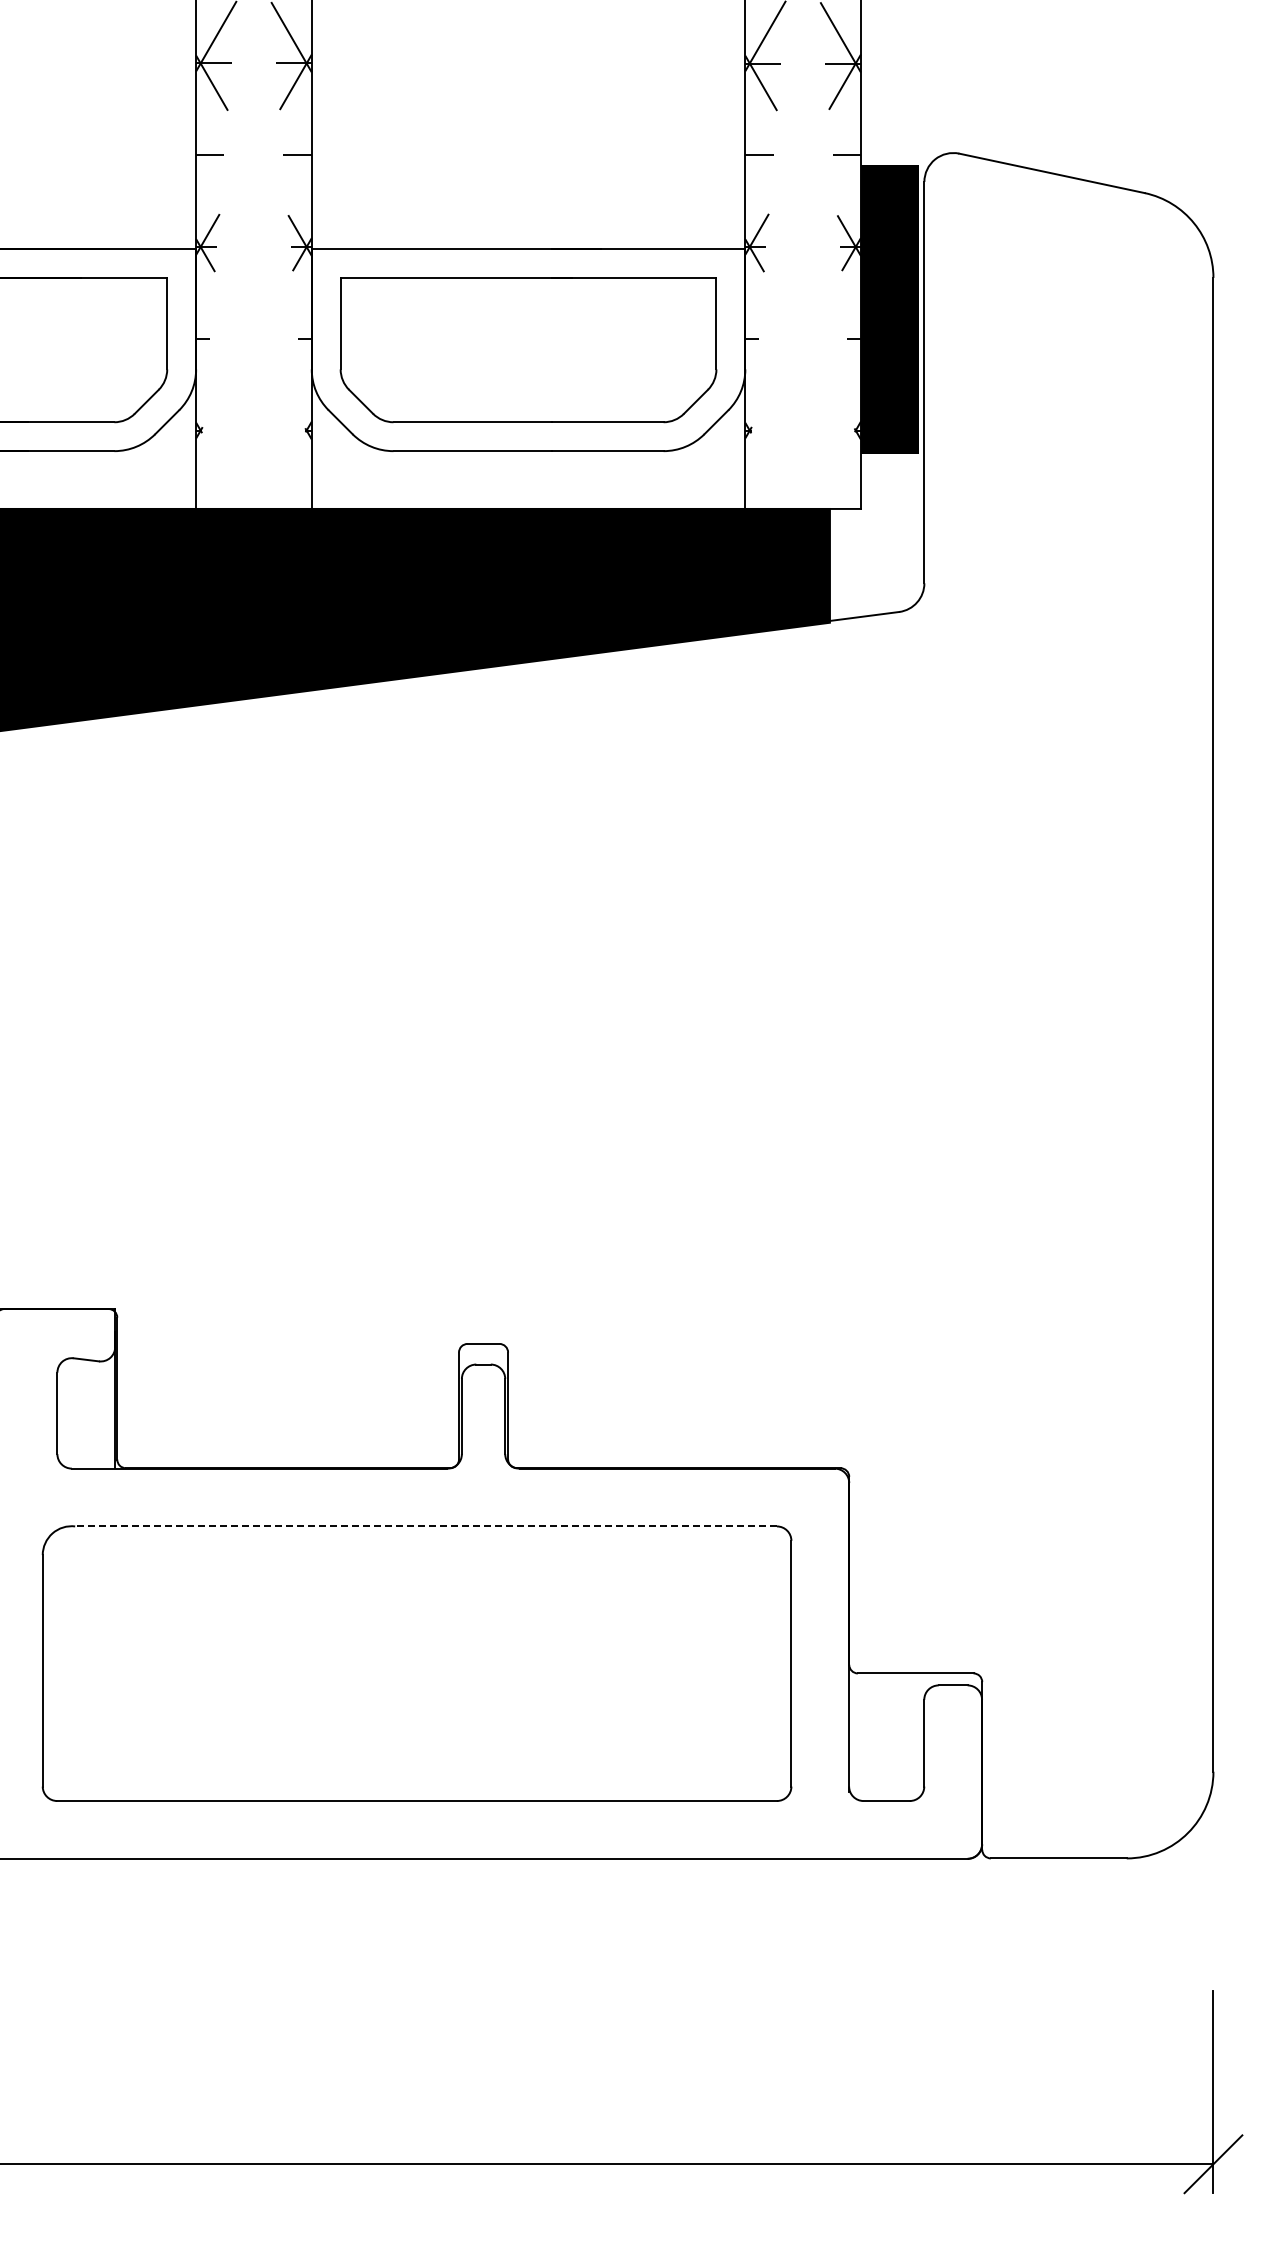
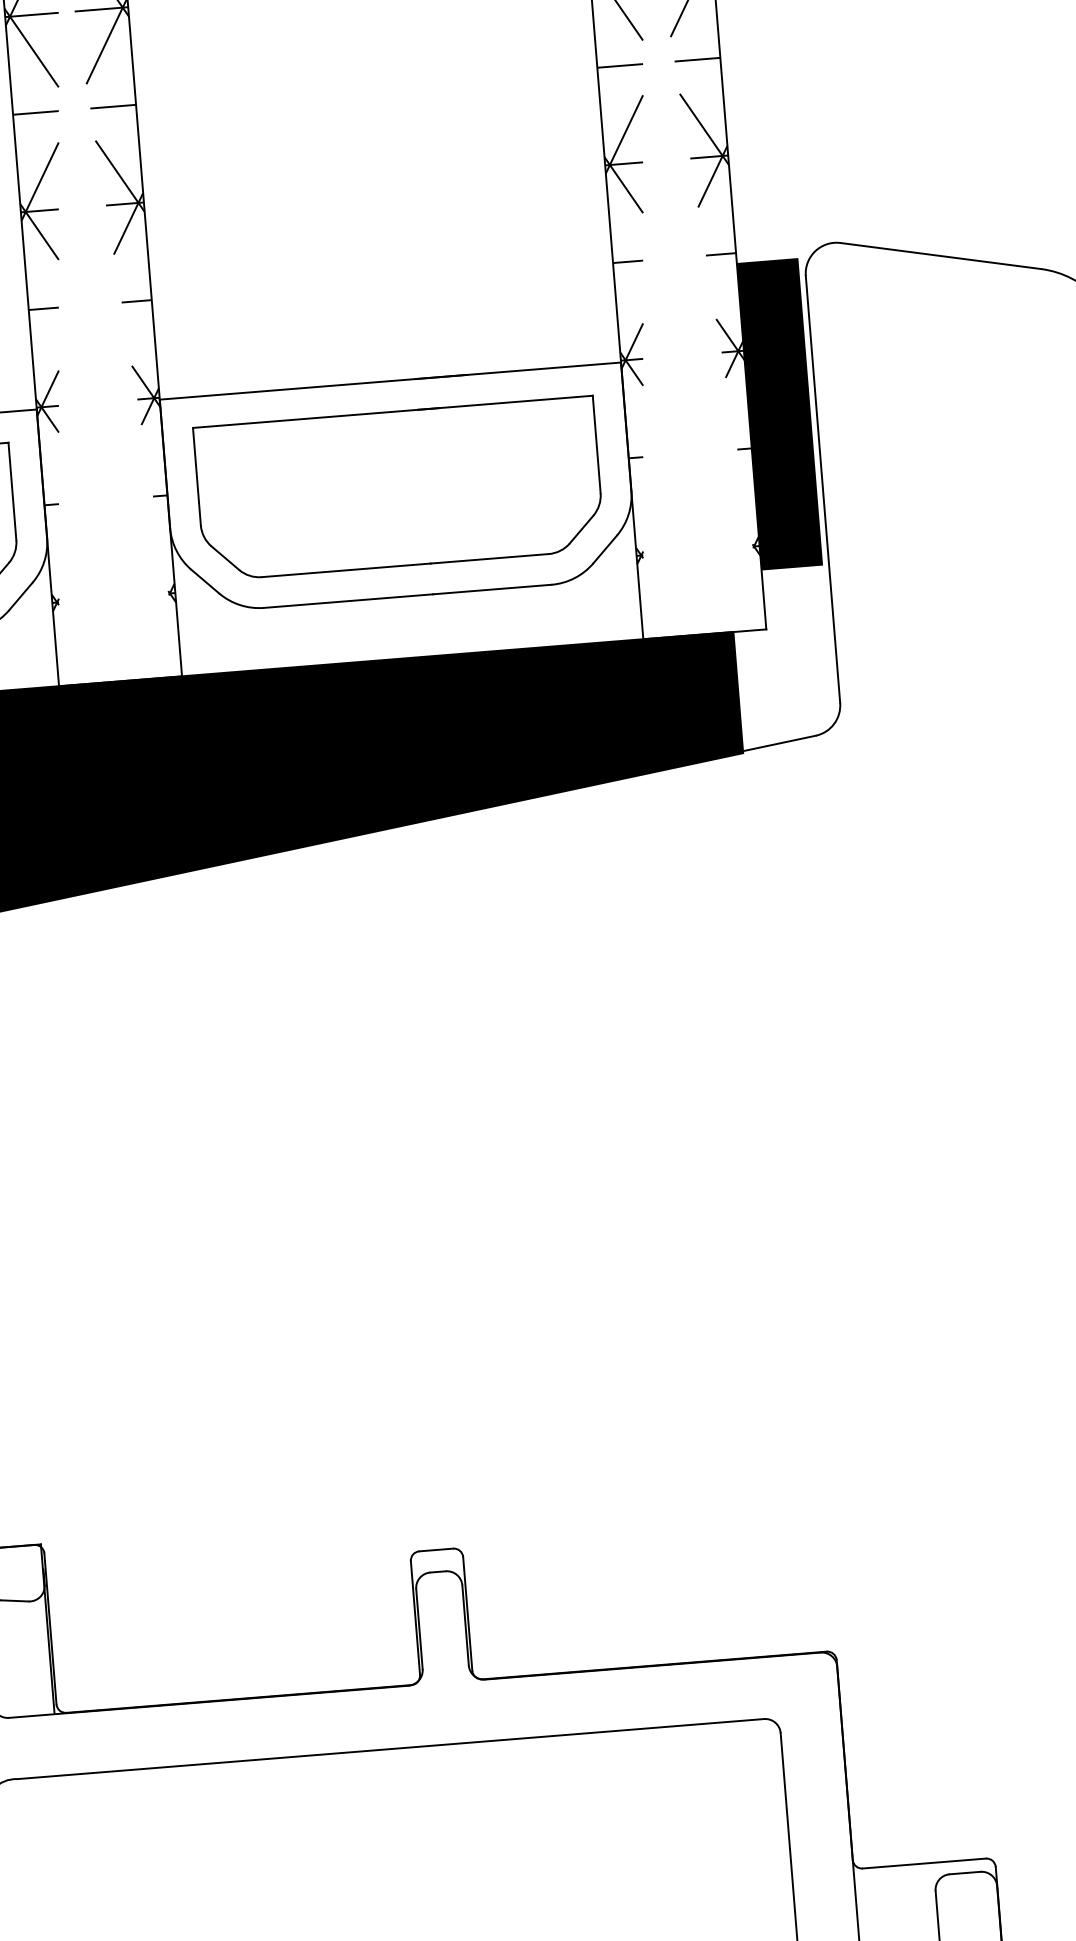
line: (426, 1526) -> (391, 1749), dashed -> solid

